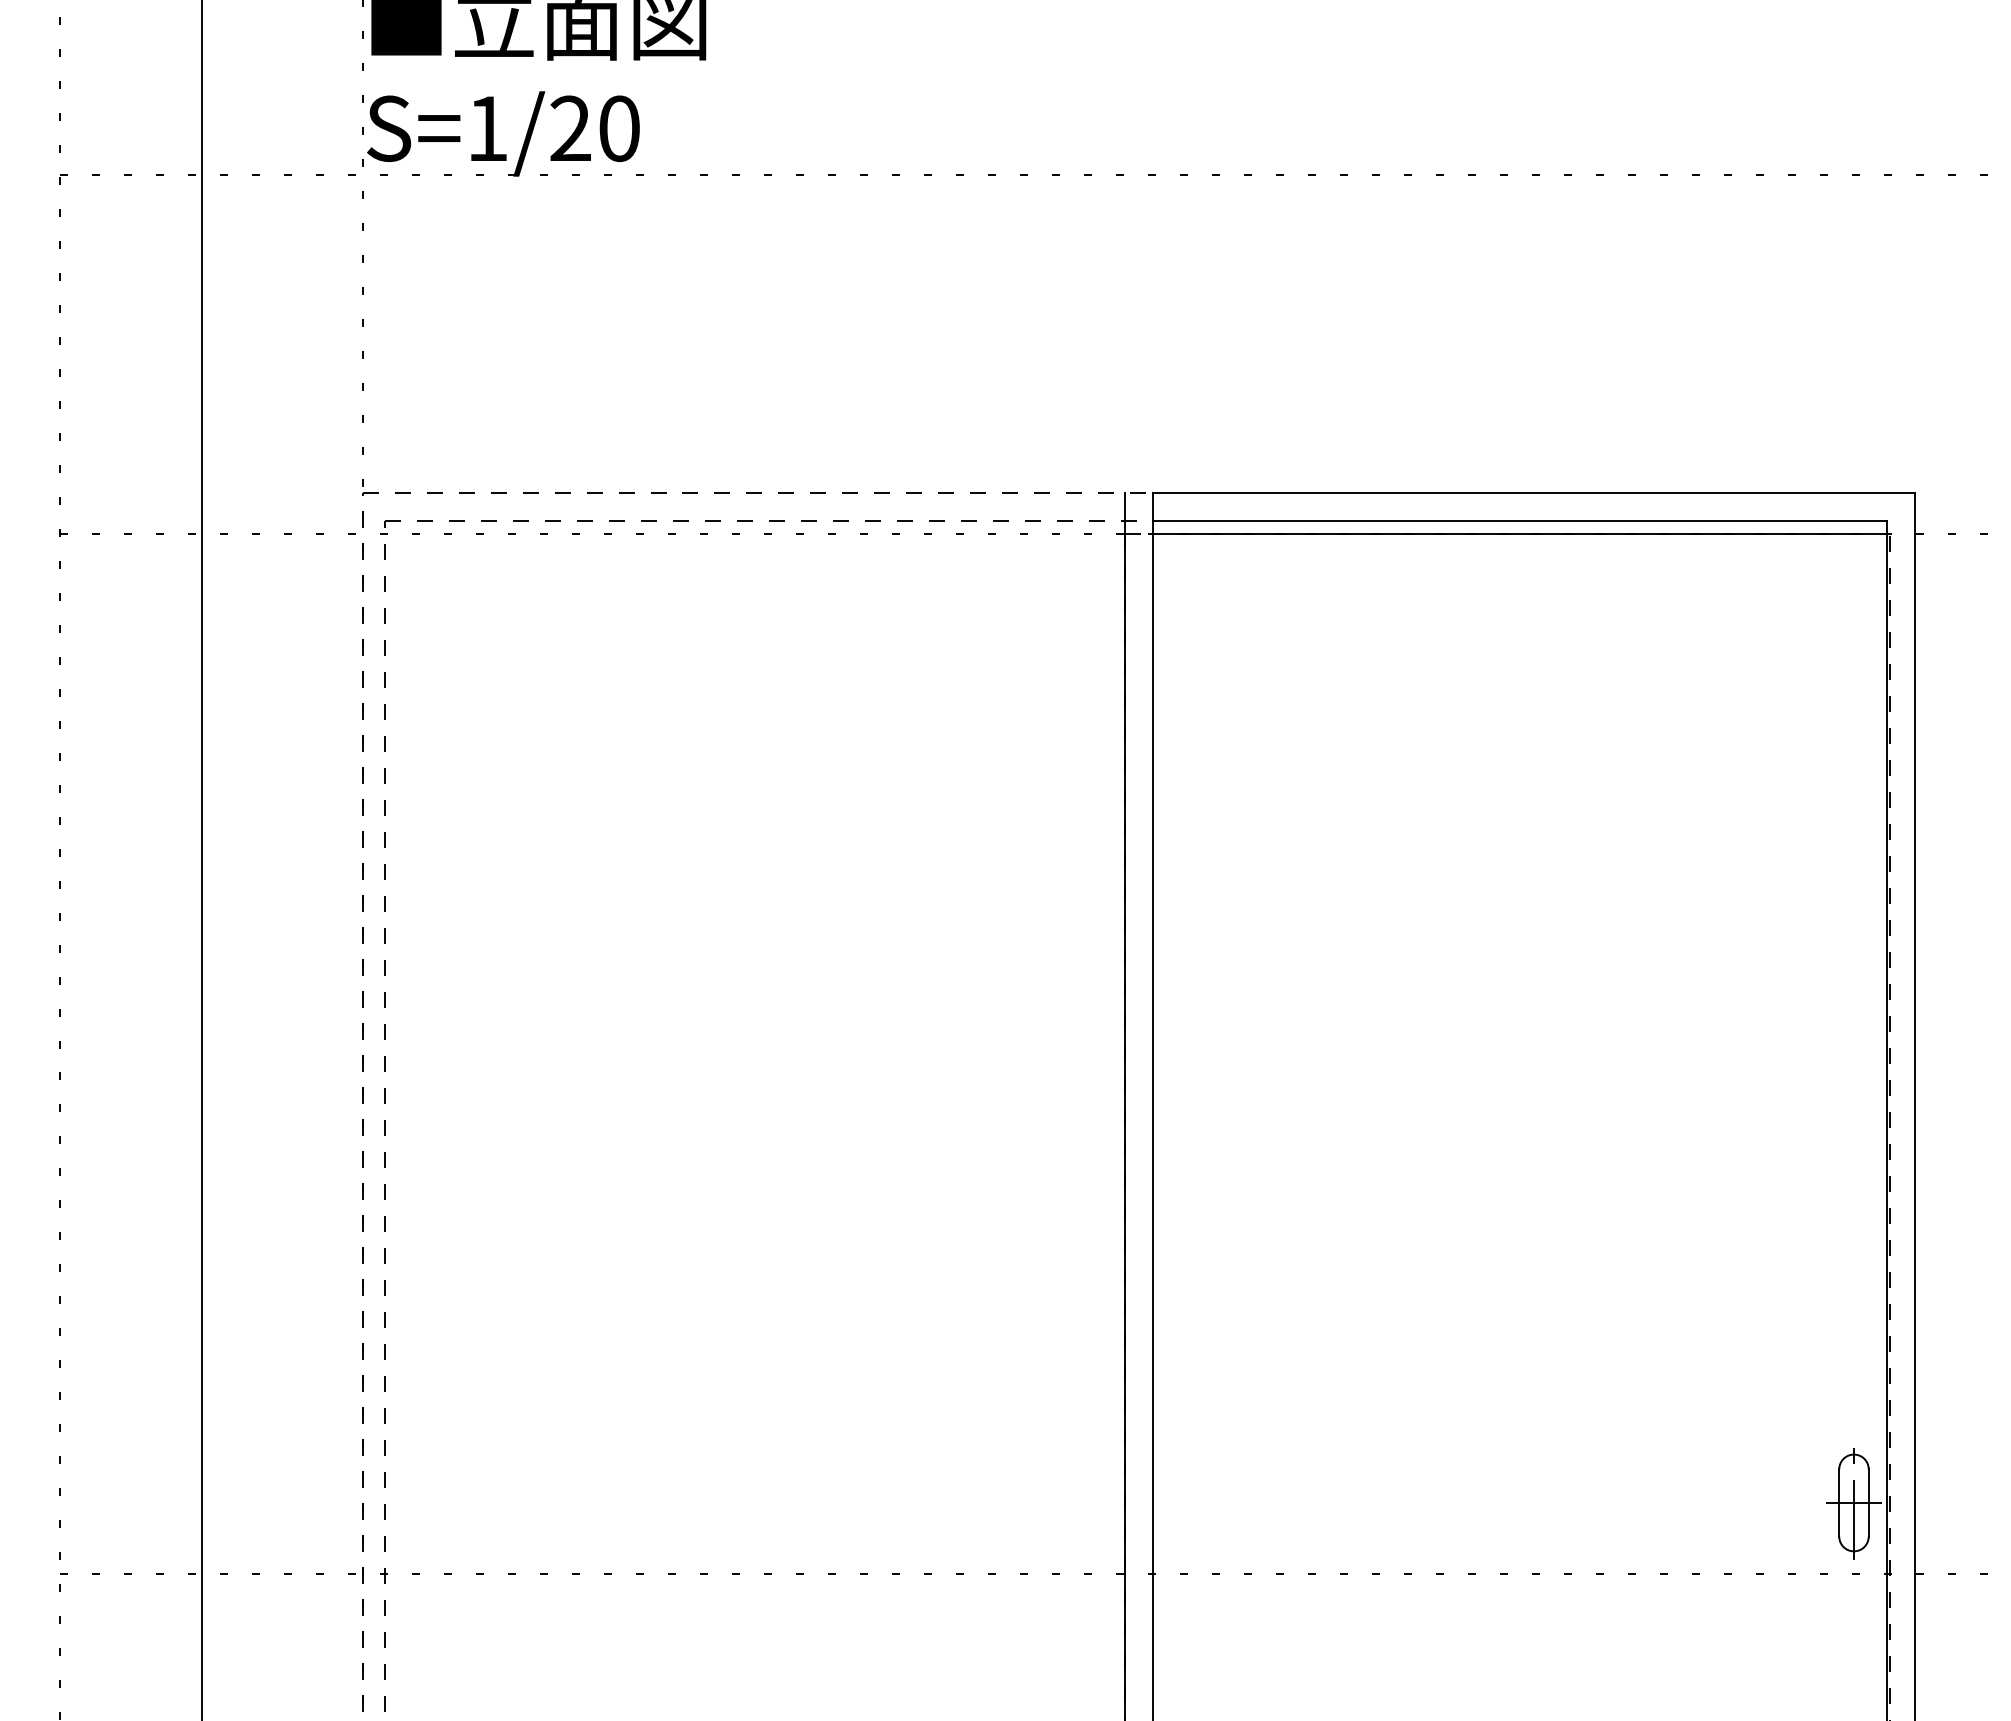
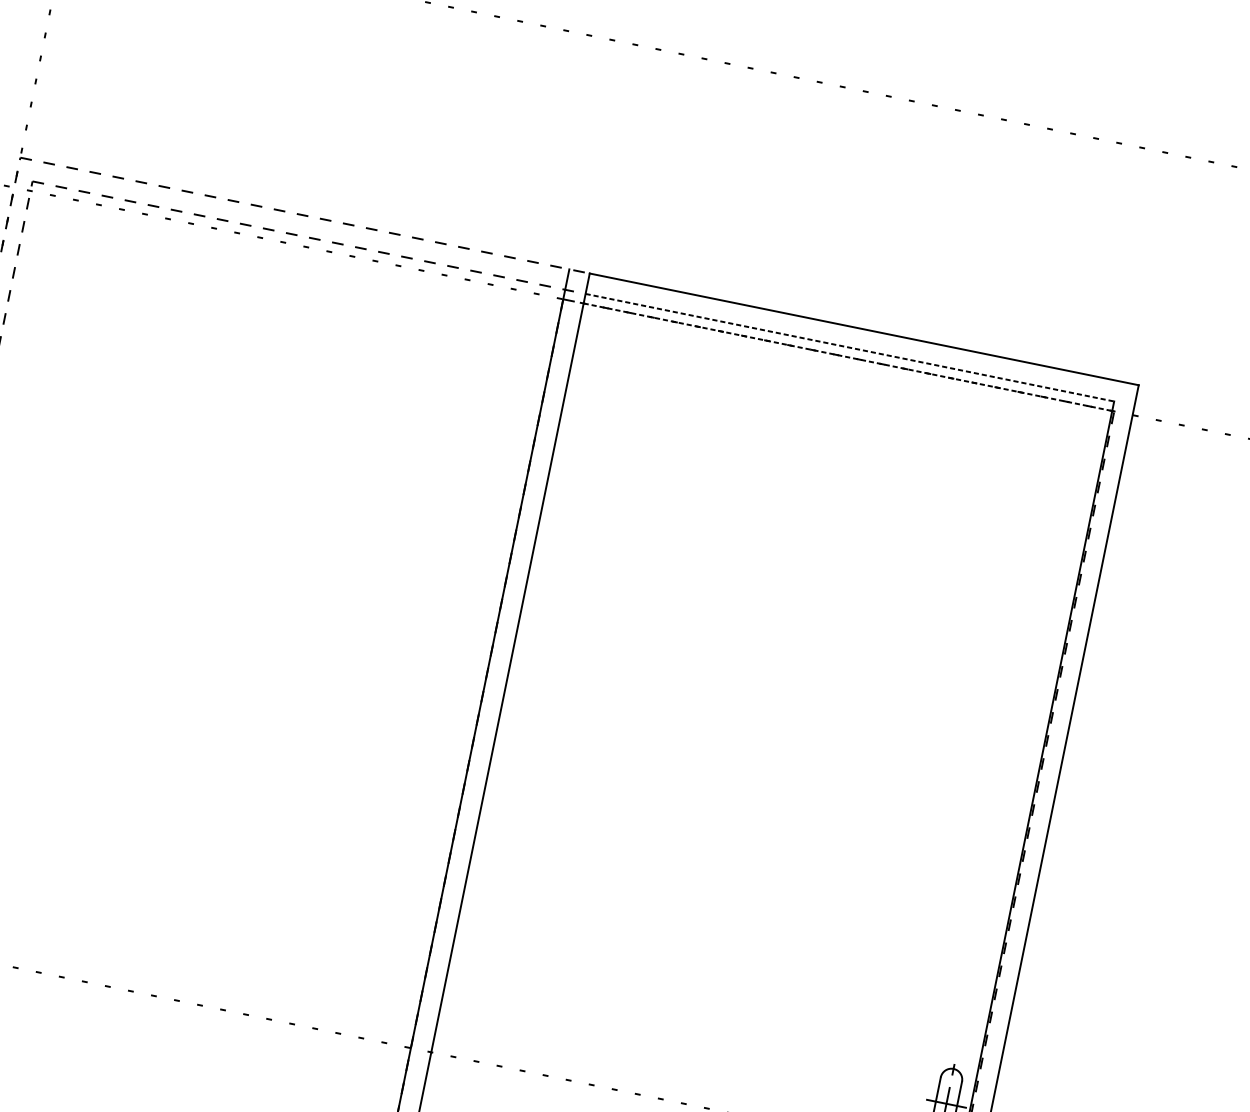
line: (1520, 521) -> (850, 348), solid -> dashed
line: (1520, 534) -> (848, 357), solid -> dashed

